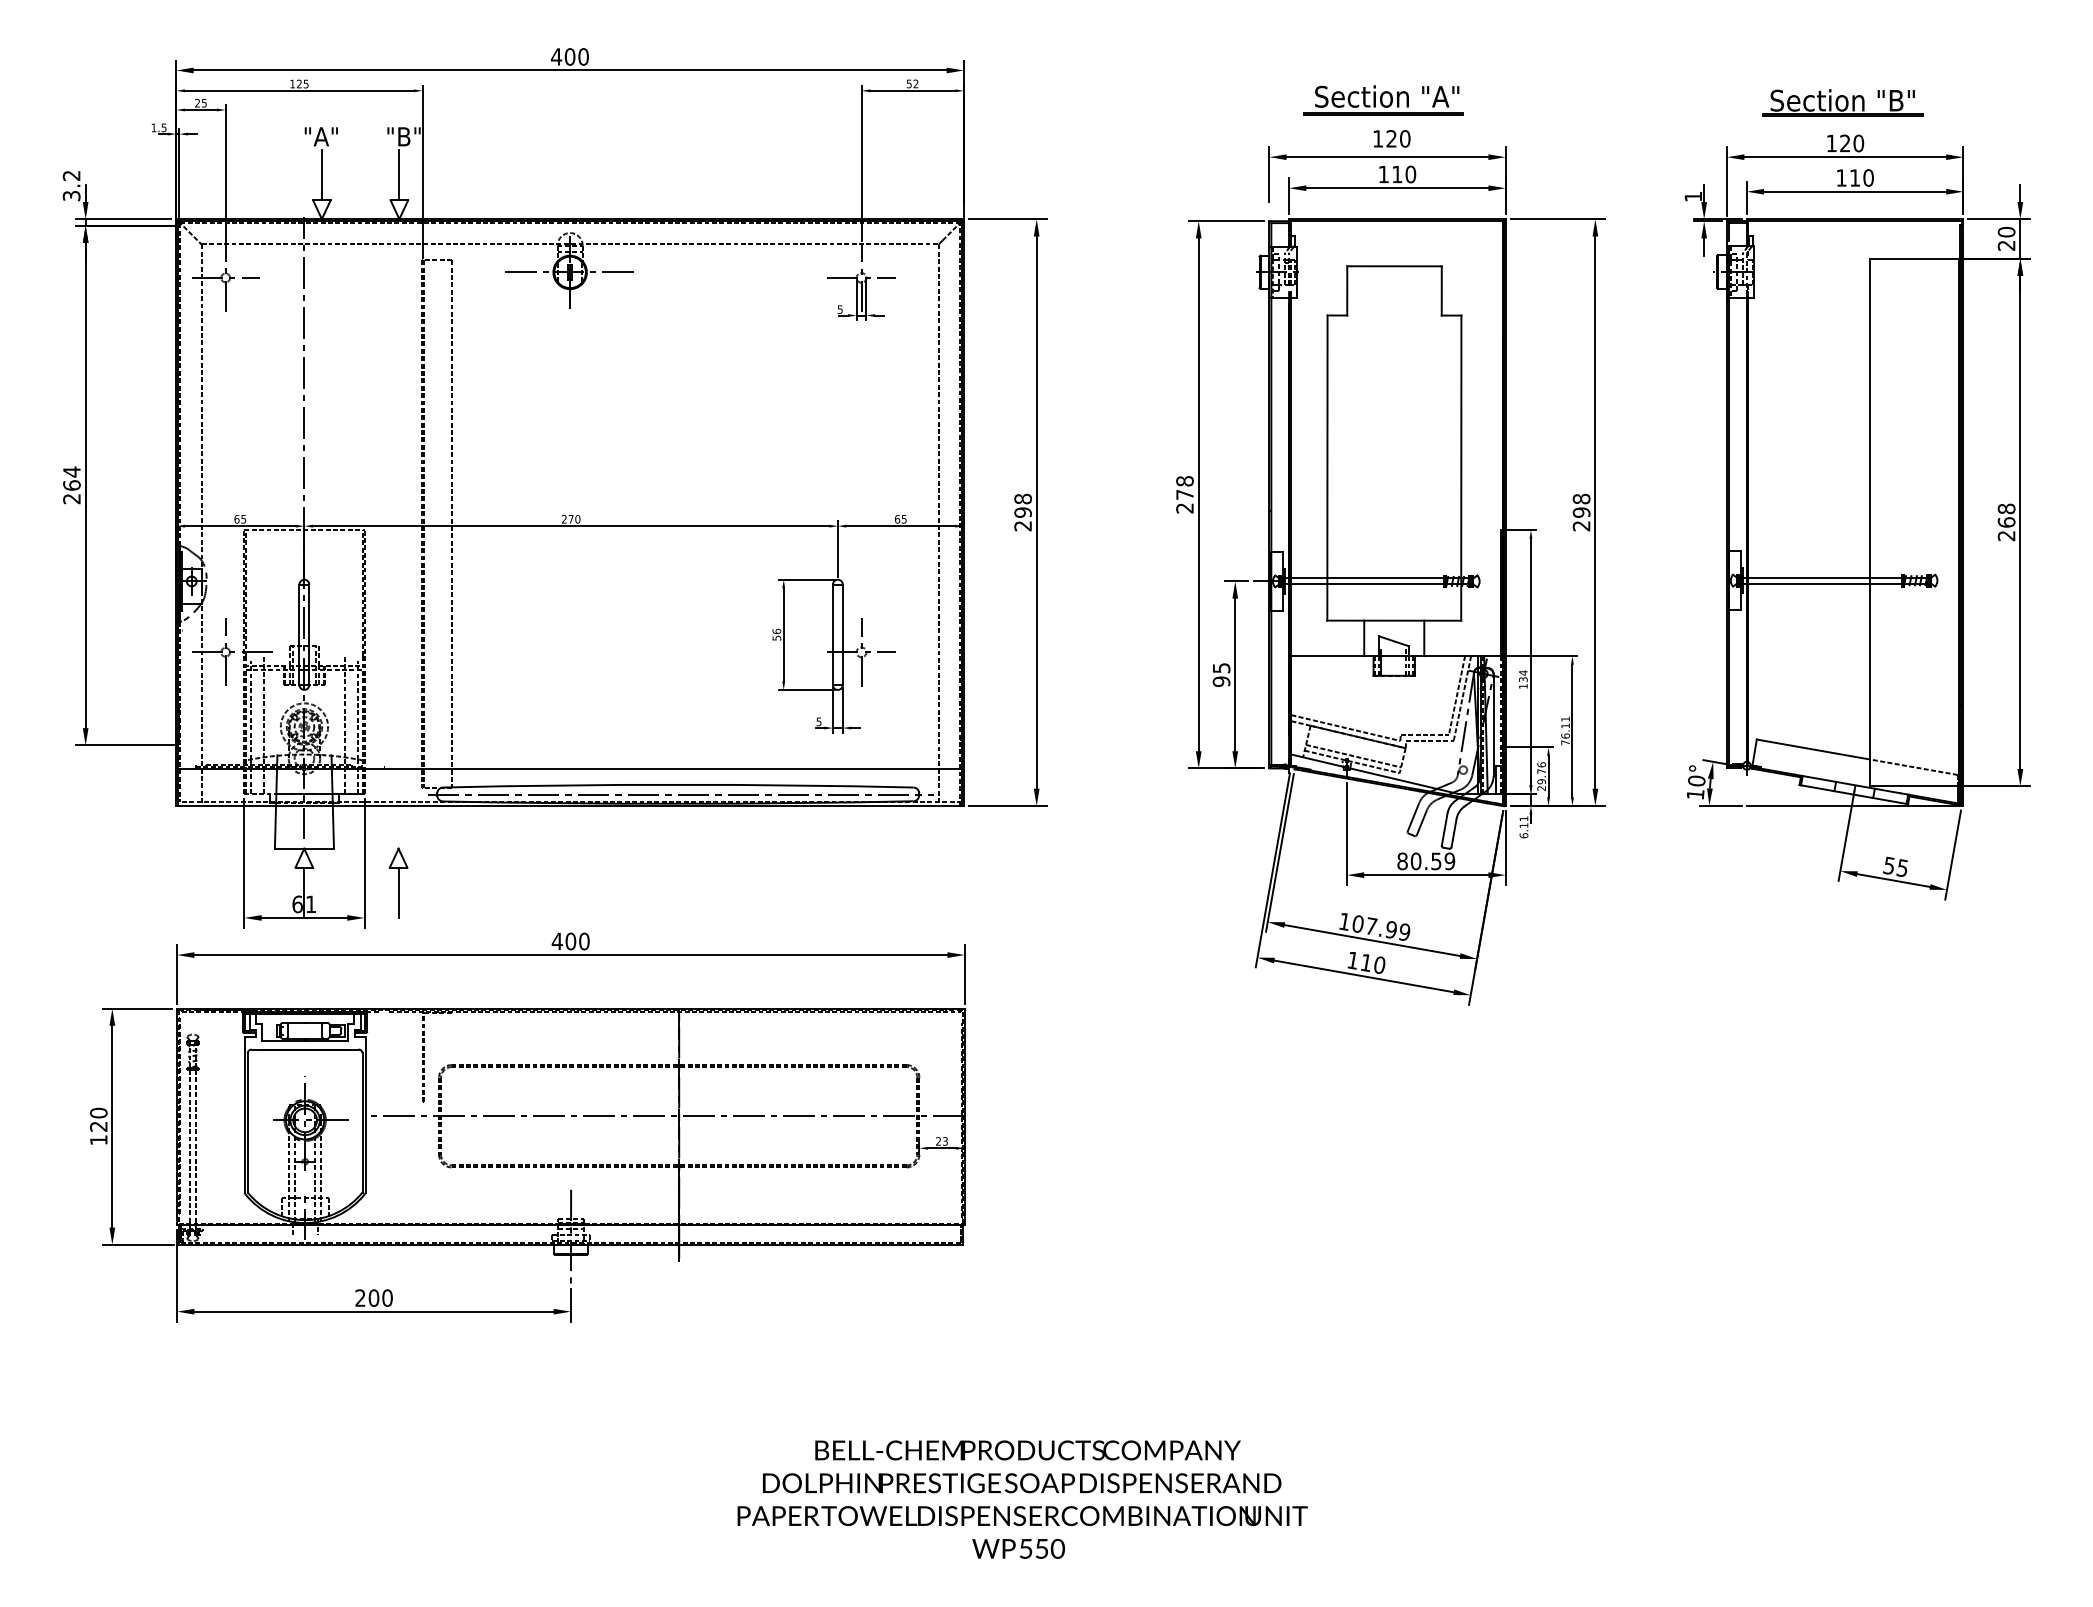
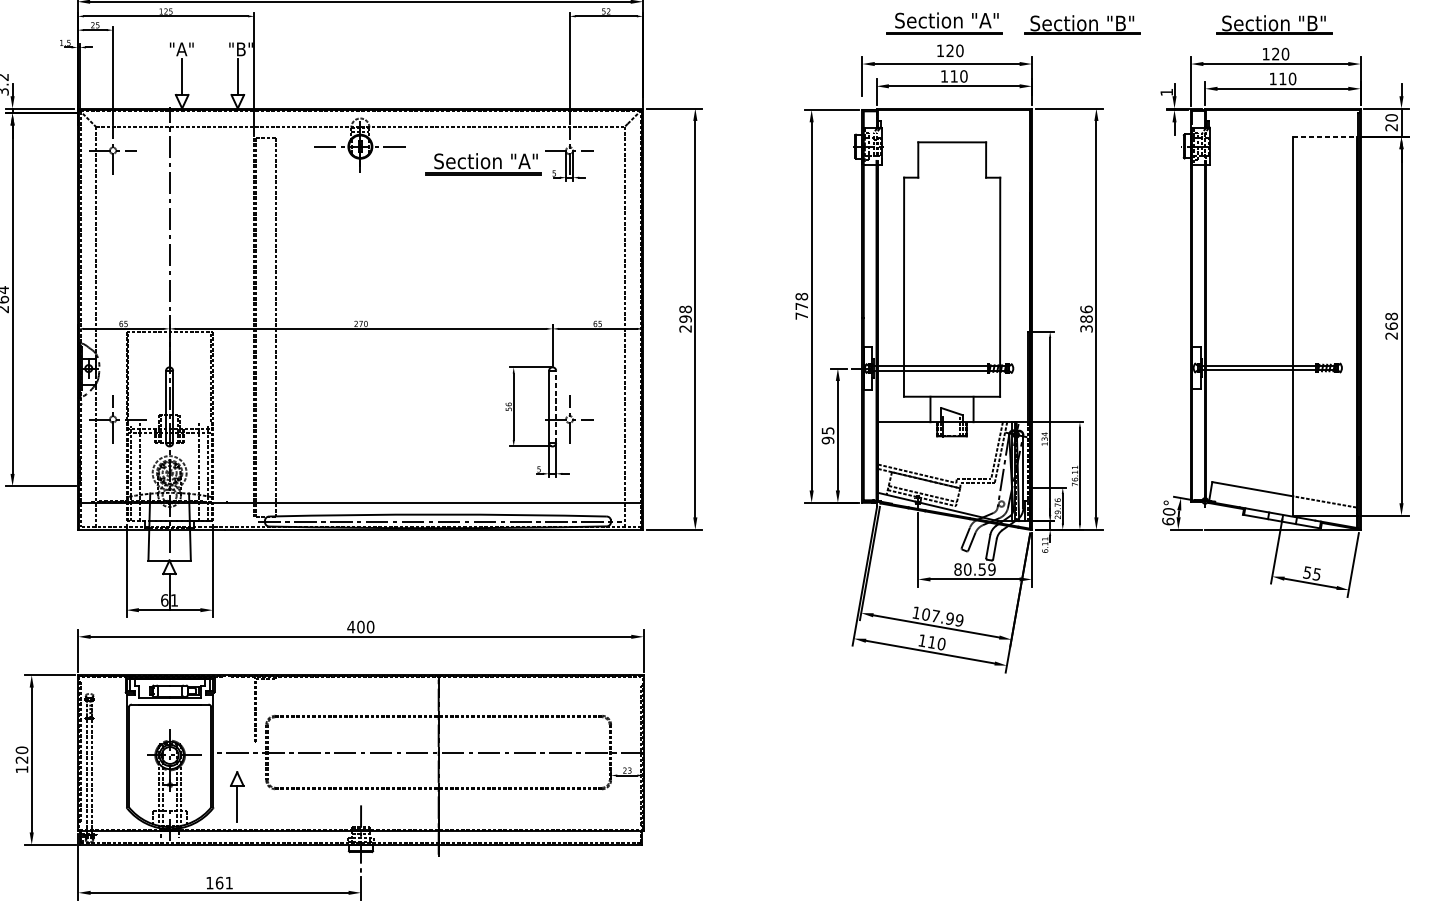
part: (1575, 102) -> (1082, 24), added
line: (1915, 258) -> (1326, 136), solid -> dashed
part: (741, 296) -> (483, 164), added
text: (1184, 508) -> (801, 316), 278 -> 778
text: (1581, 512) -> (1086, 319), 298 -> 386
line: (842, 634) -> (555, 406), solid -> dashed
text: (1695, 794) -> (1168, 521), 10° -> 60°
part: (398, 882) -> (237, 796), moved
text: (373, 1297) -> (219, 882), 200 -> 161

